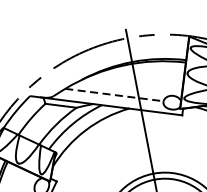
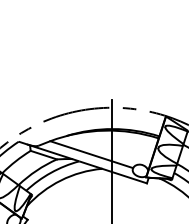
line: (114, 94) -> (91, 154), dashed -> solid

